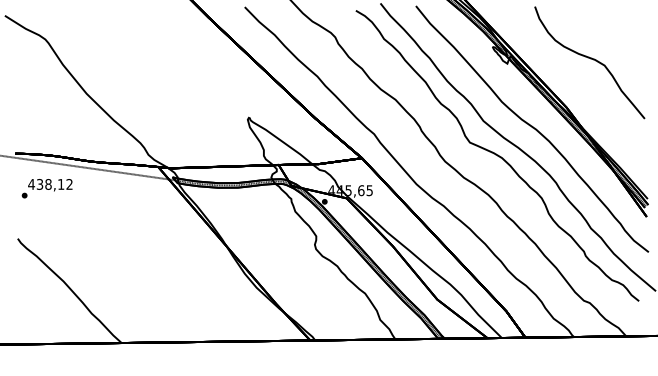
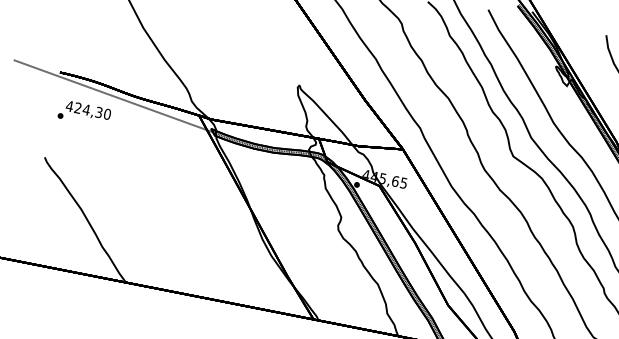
text: (54, 184) -> (92, 111), 438,12 -> 424,30

